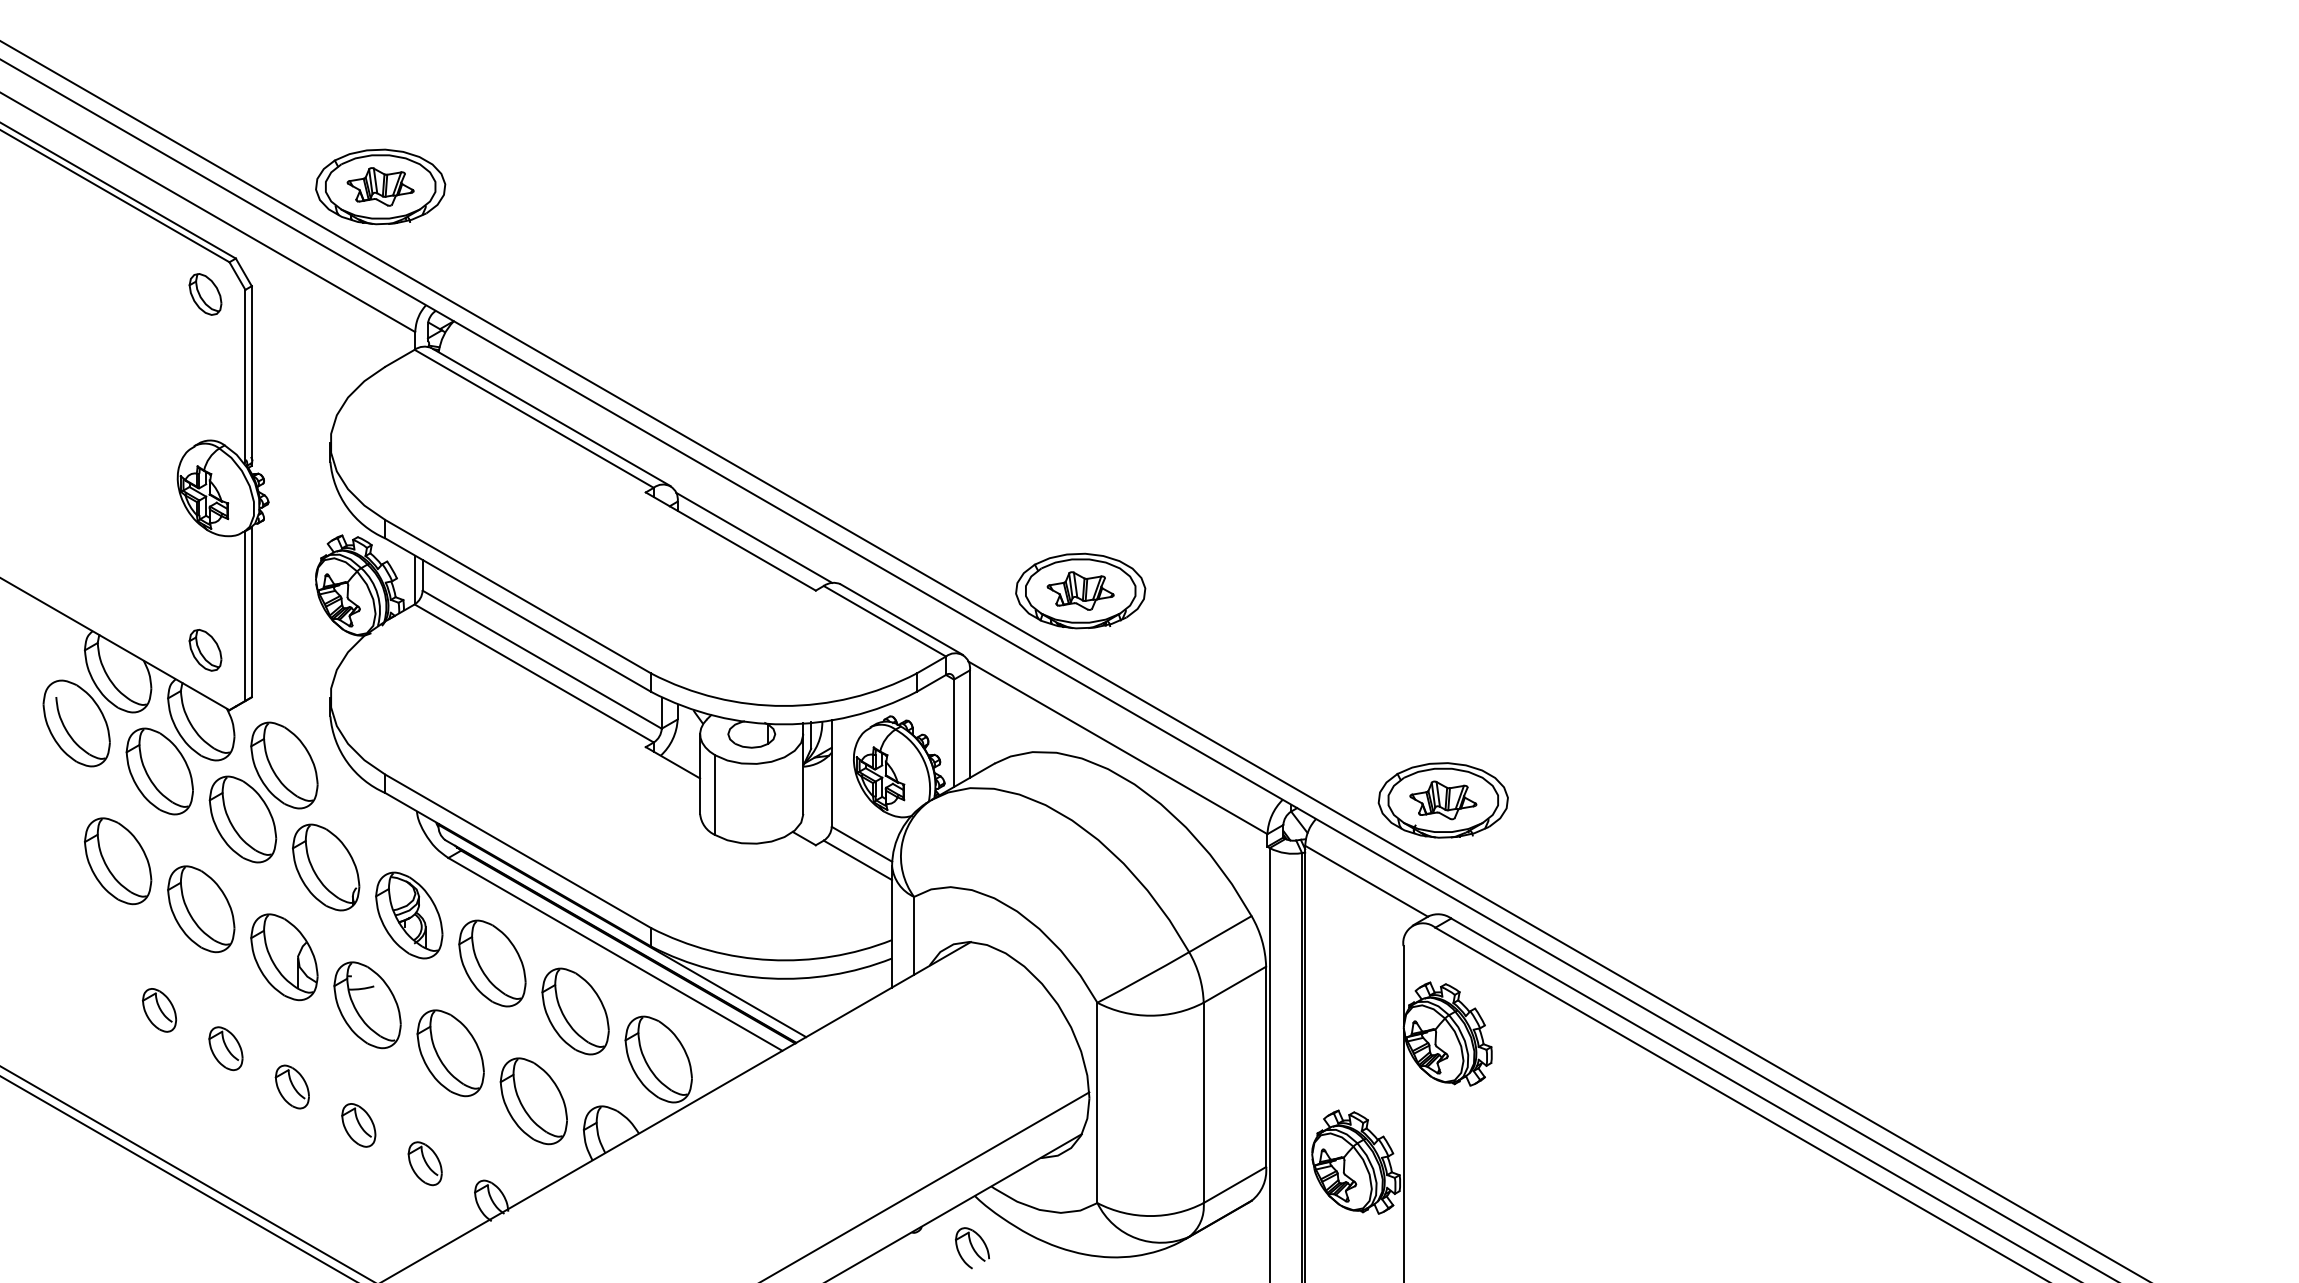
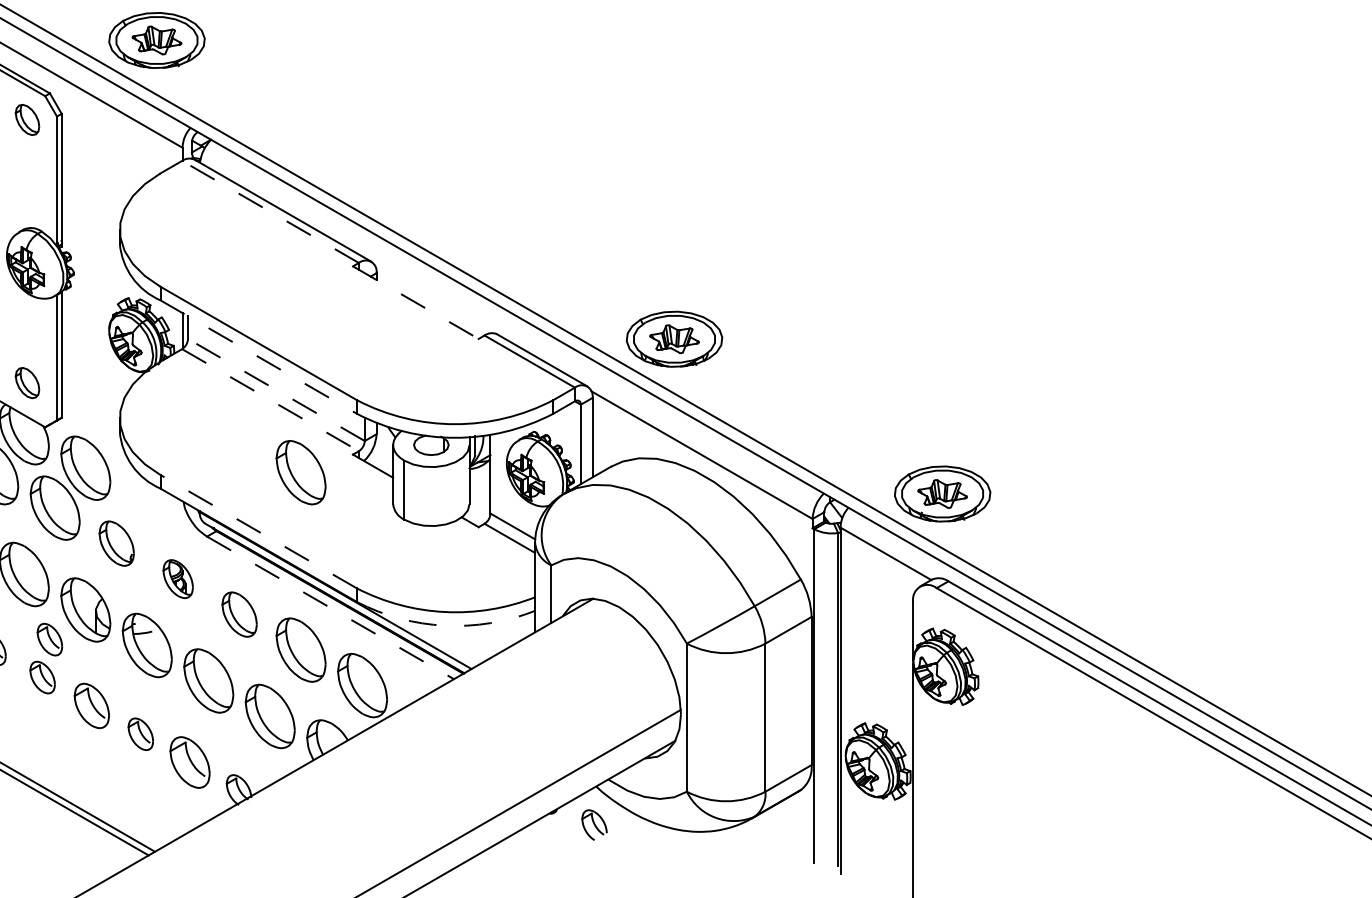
line: (533, 418) -> (269, 211), solid -> dashed
line: (754, 537) -> (433, 299), removed
line: (731, 541) -> (416, 302), solid -> dashed
line: (518, 615) -> (258, 357), solid -> dashed
line: (541, 659) -> (275, 389), solid -> dashed
line: (534, 673) -> (270, 400), solid -> dashed
part: (575, 771) -> (301, 472), added
line: (517, 851) -> (258, 531), solid -> dashed
part: (326, 867) -> (116, 543), size x0.7
part: (409, 915) -> (178, 579), size x0.6
line: (615, 954) -> (330, 607), solid -> dashed
part: (492, 963) -> (239, 614), size x0.7
arc: (770, 978) -> (445, 625), solid -> dashed
part: (235, 997) -> (49, 639), added
part: (291, 1086) -> (91, 705), size x1.4
part: (424, 1163) -> (189, 762), size x1.6

